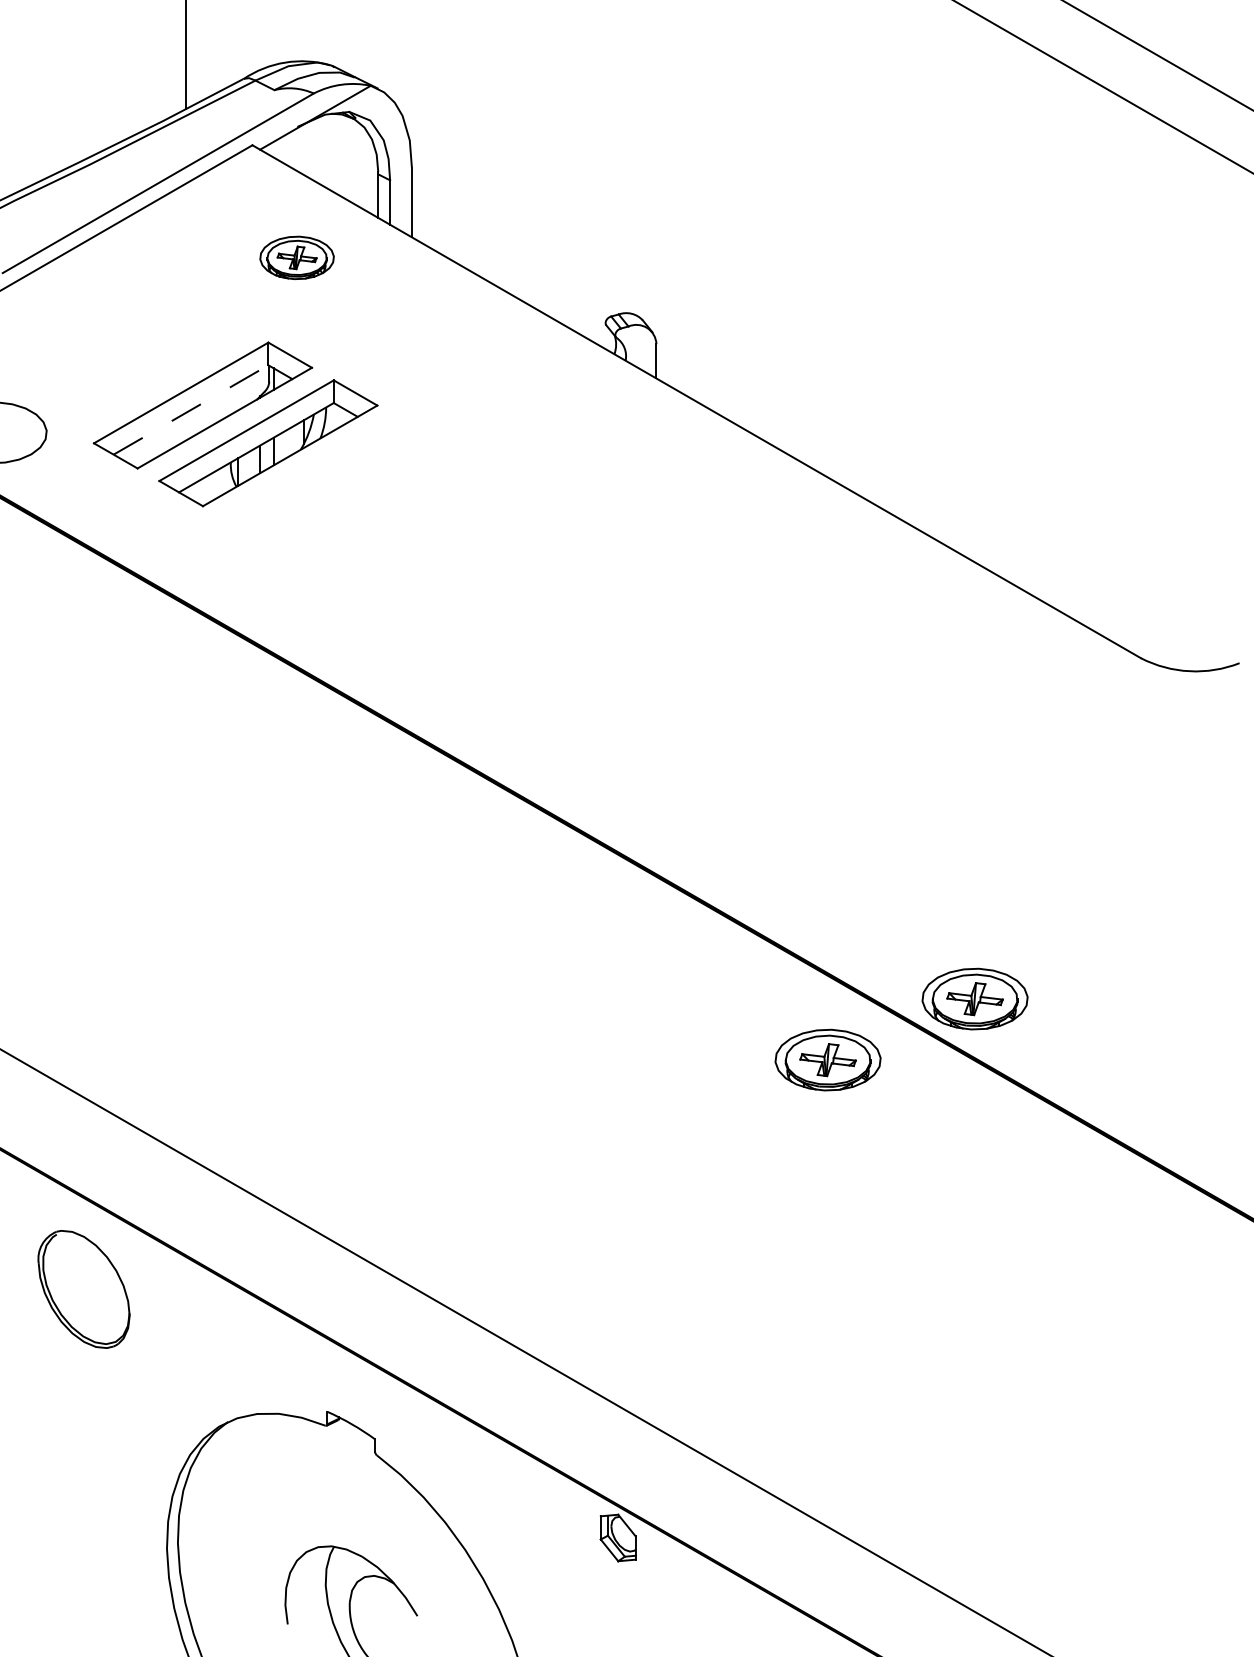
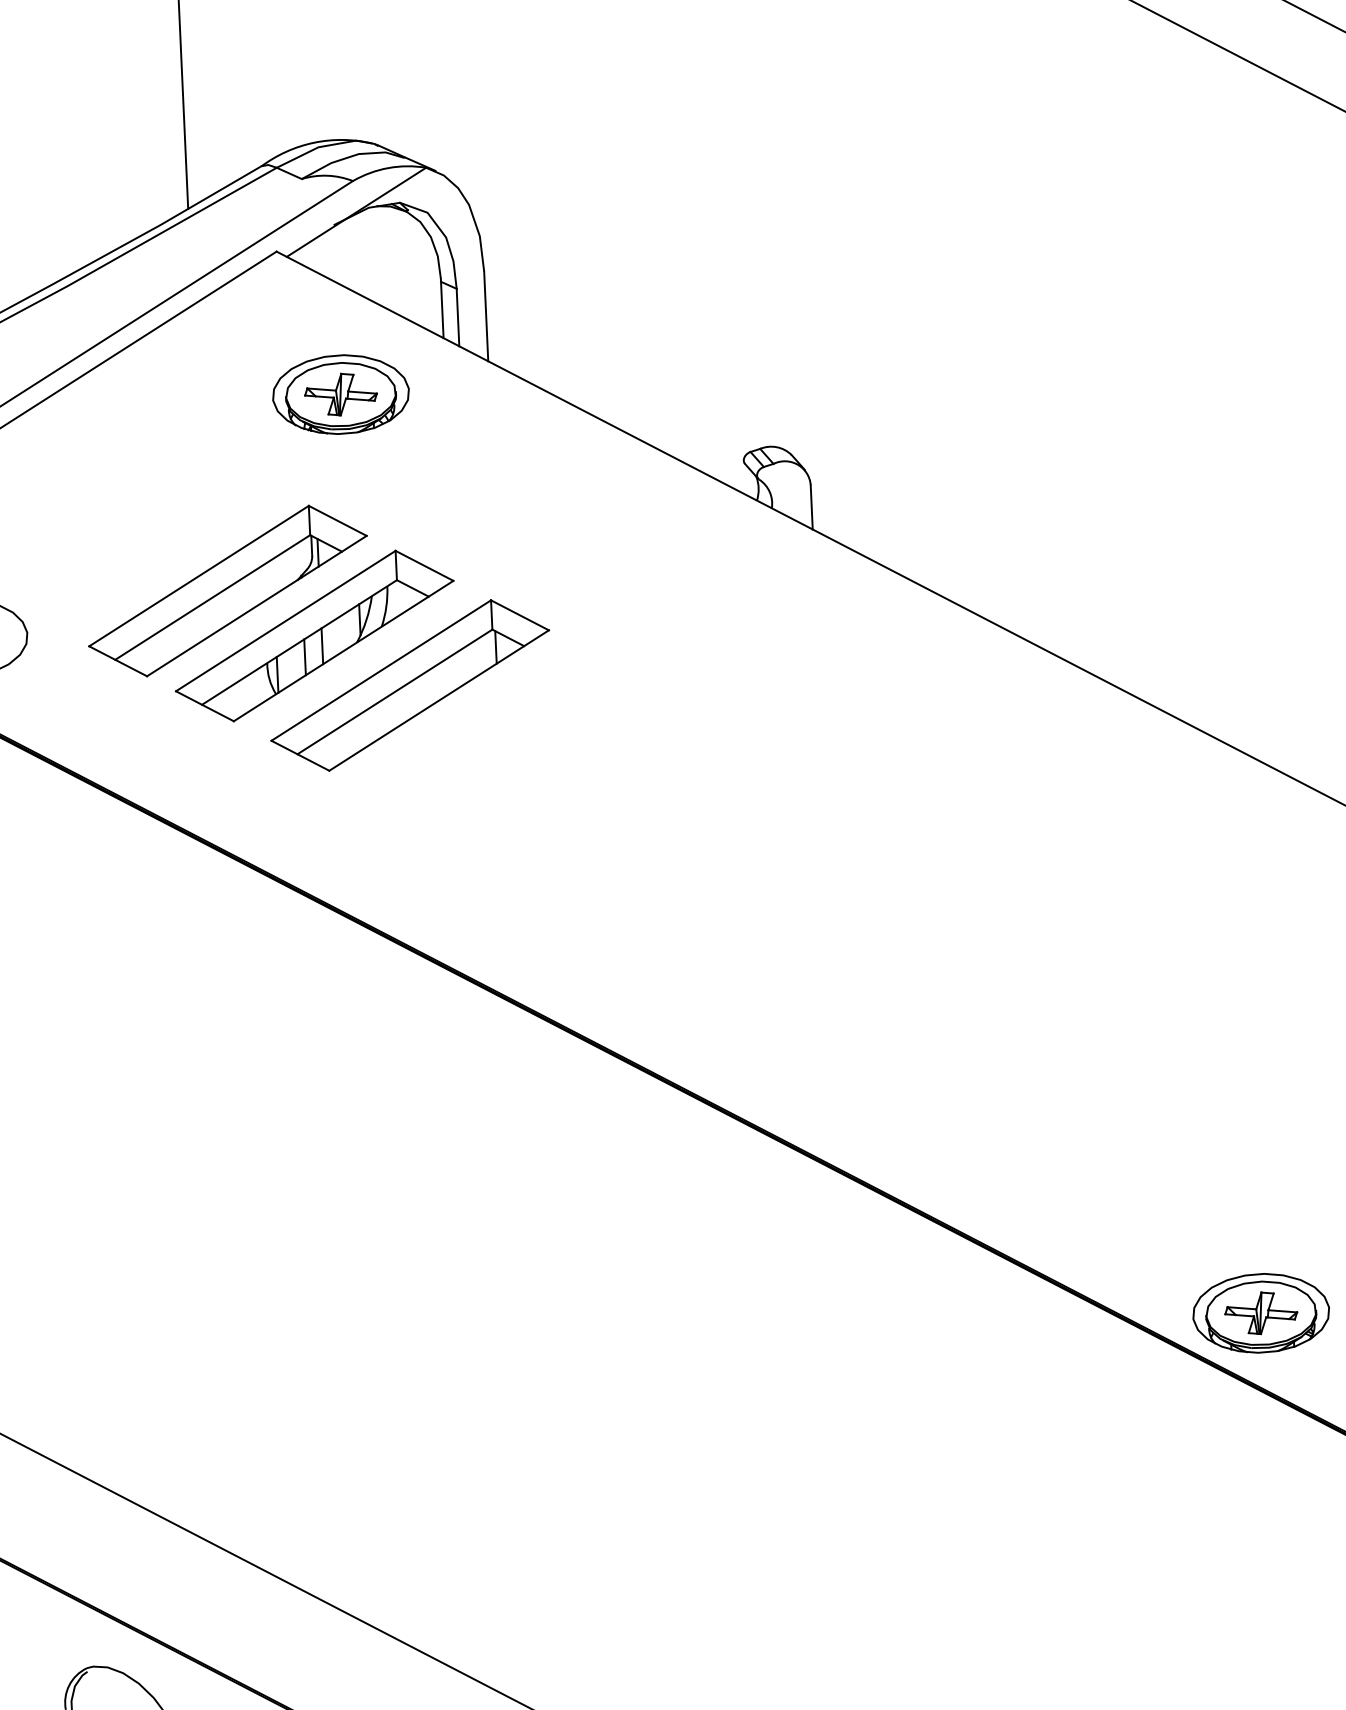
part: (296, 257) -> (340, 394), size x1.43
line: (191, 409) -> (213, 596), dashed -> solid
part: (340, 484) -> (410, 685), added
part: (827, 1059) -> (1073, 1400), removed

